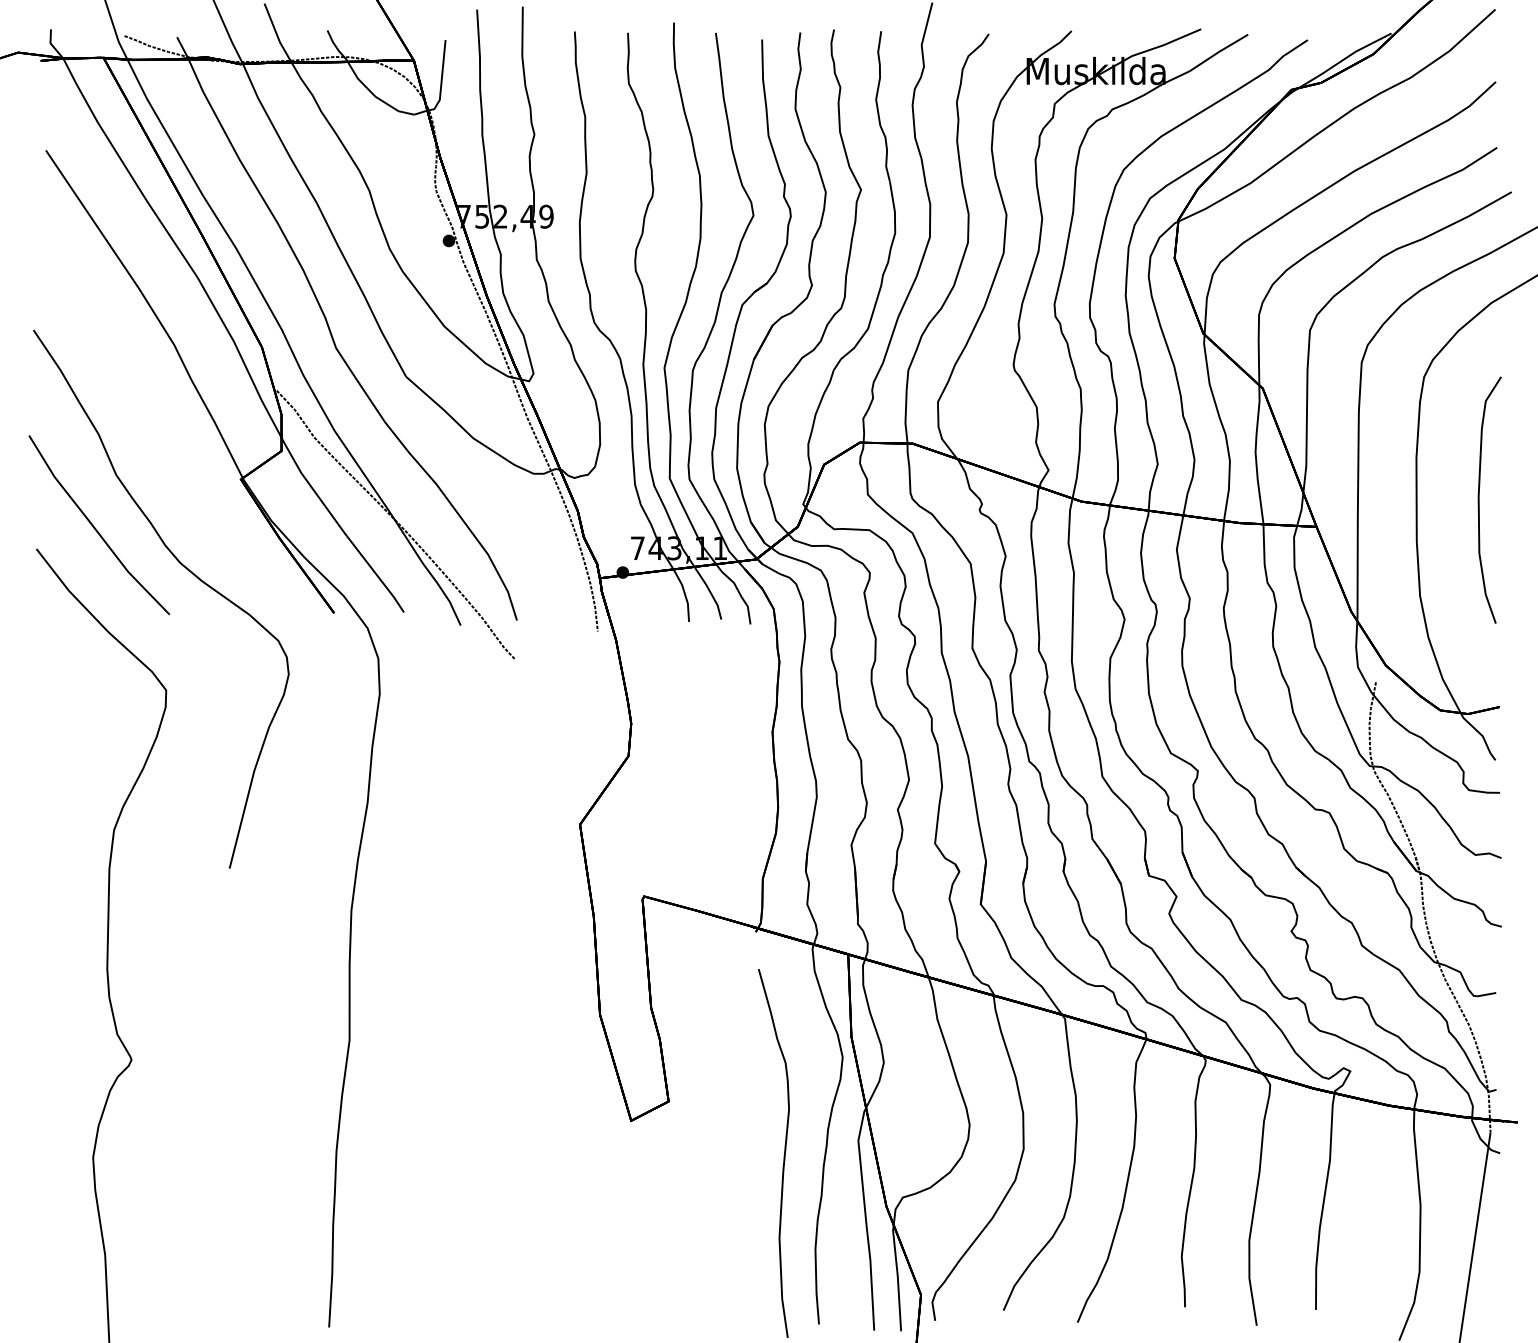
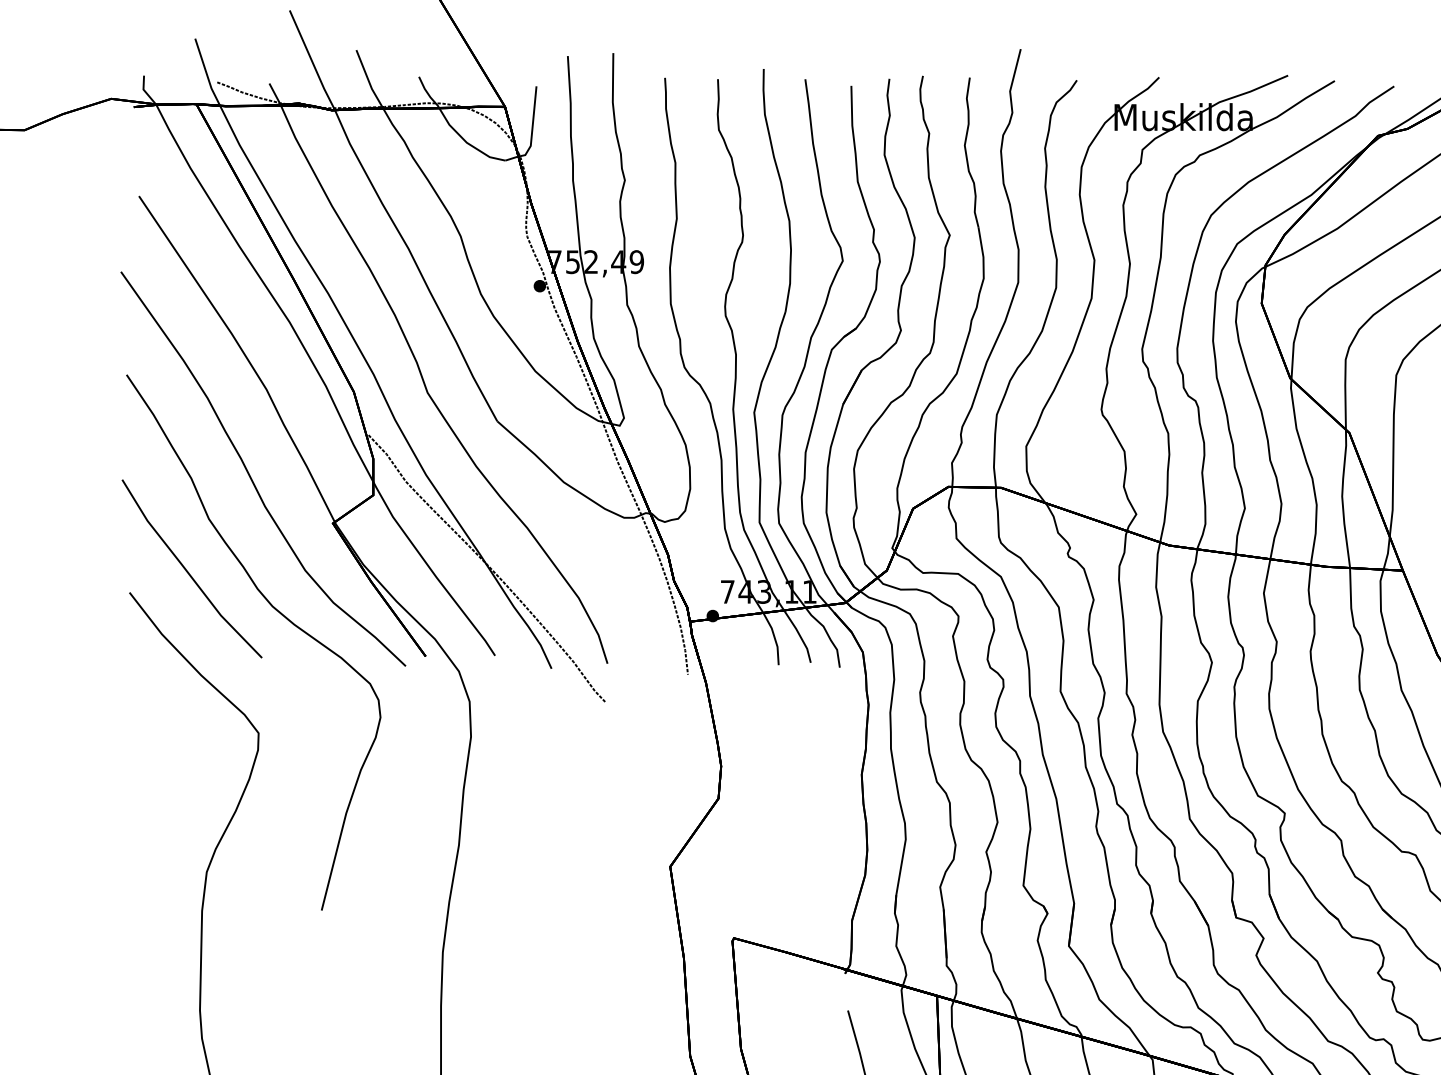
curve: (158, 431) -> (250, 475), added

